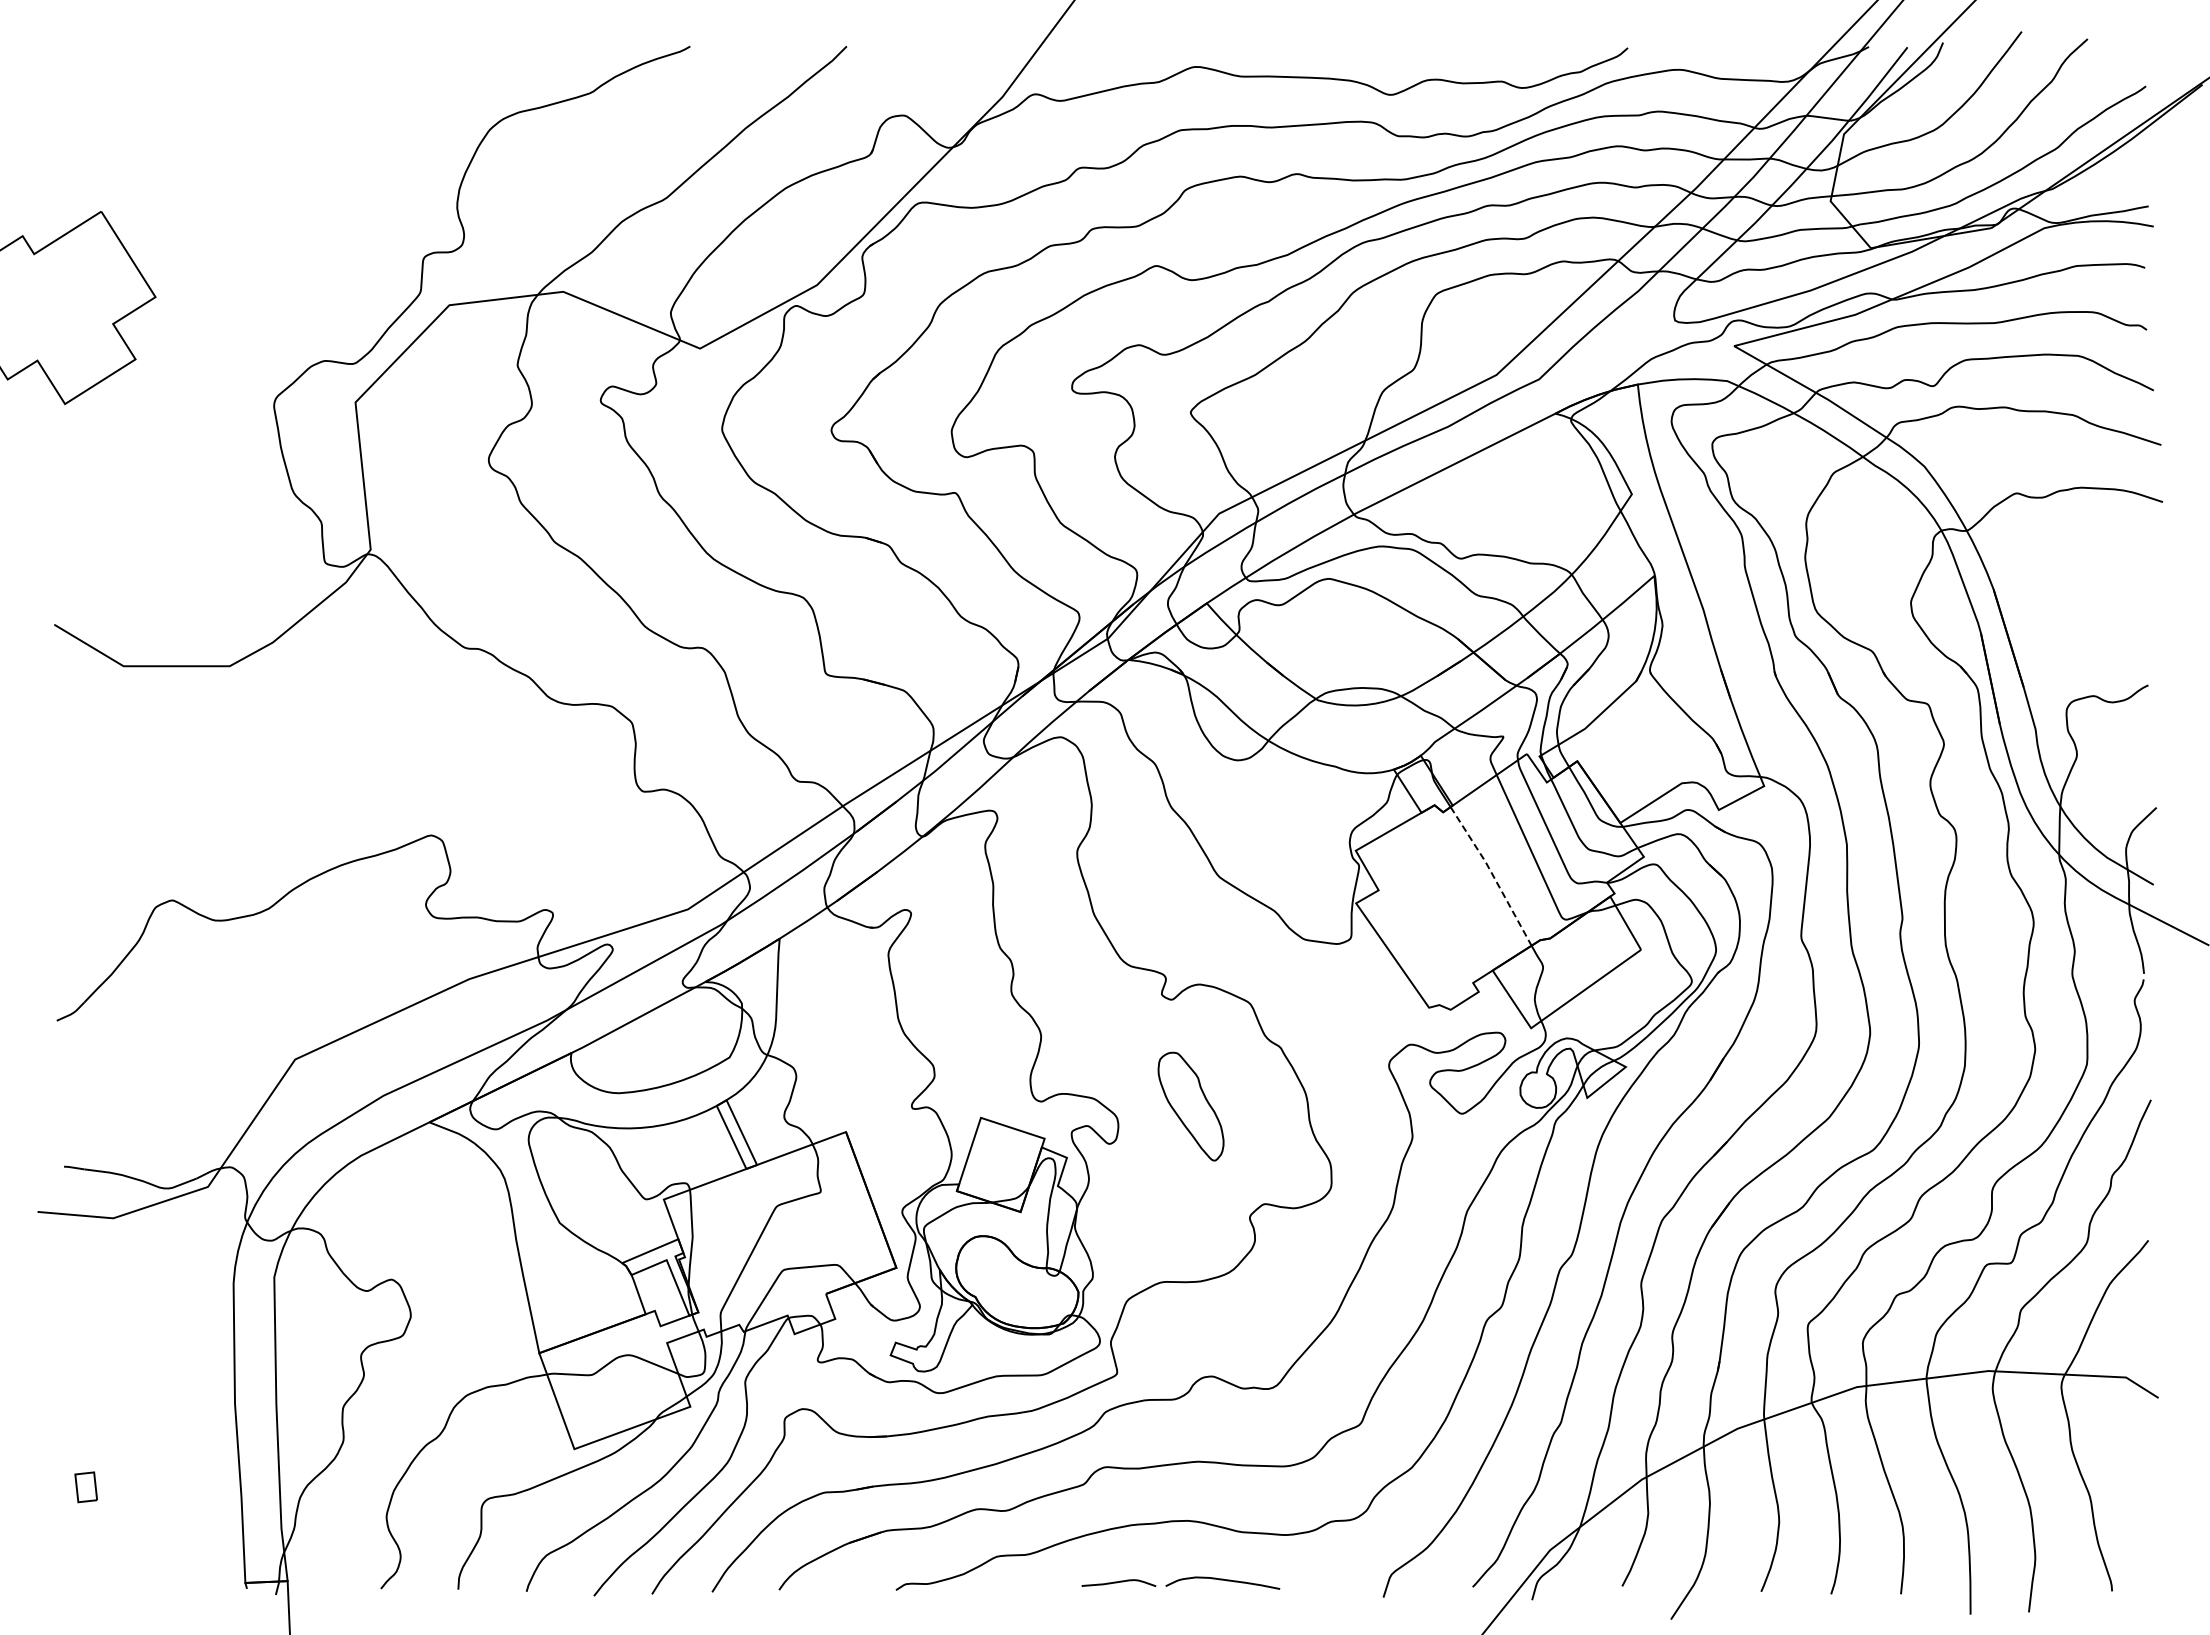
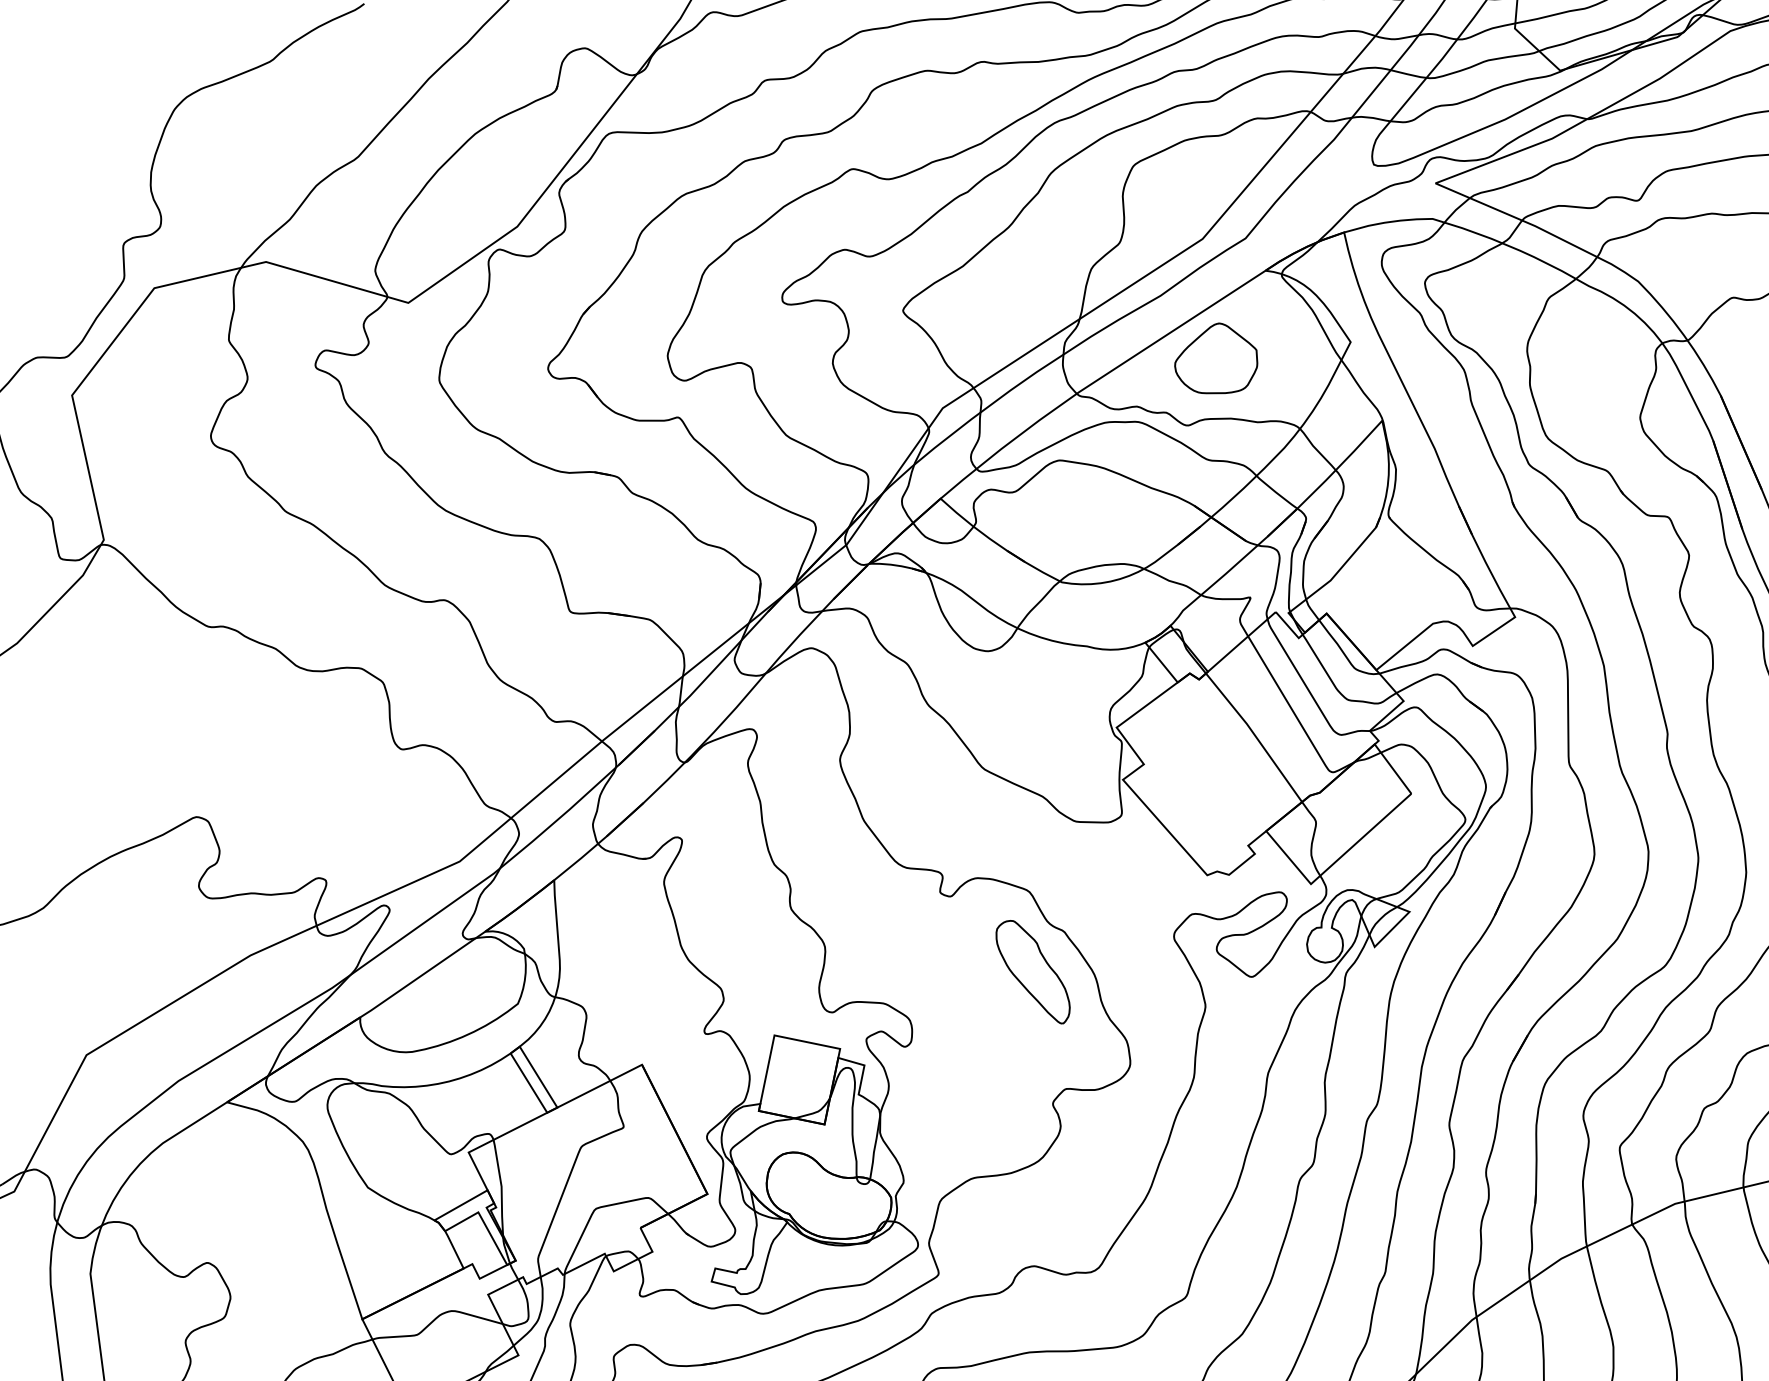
part: (1495, 495) -> (1215, 358), added
line: (1492, 874) -> (1255, 735), dashed -> solid
part: (1190, 1106) -> (1032, 972), moved

